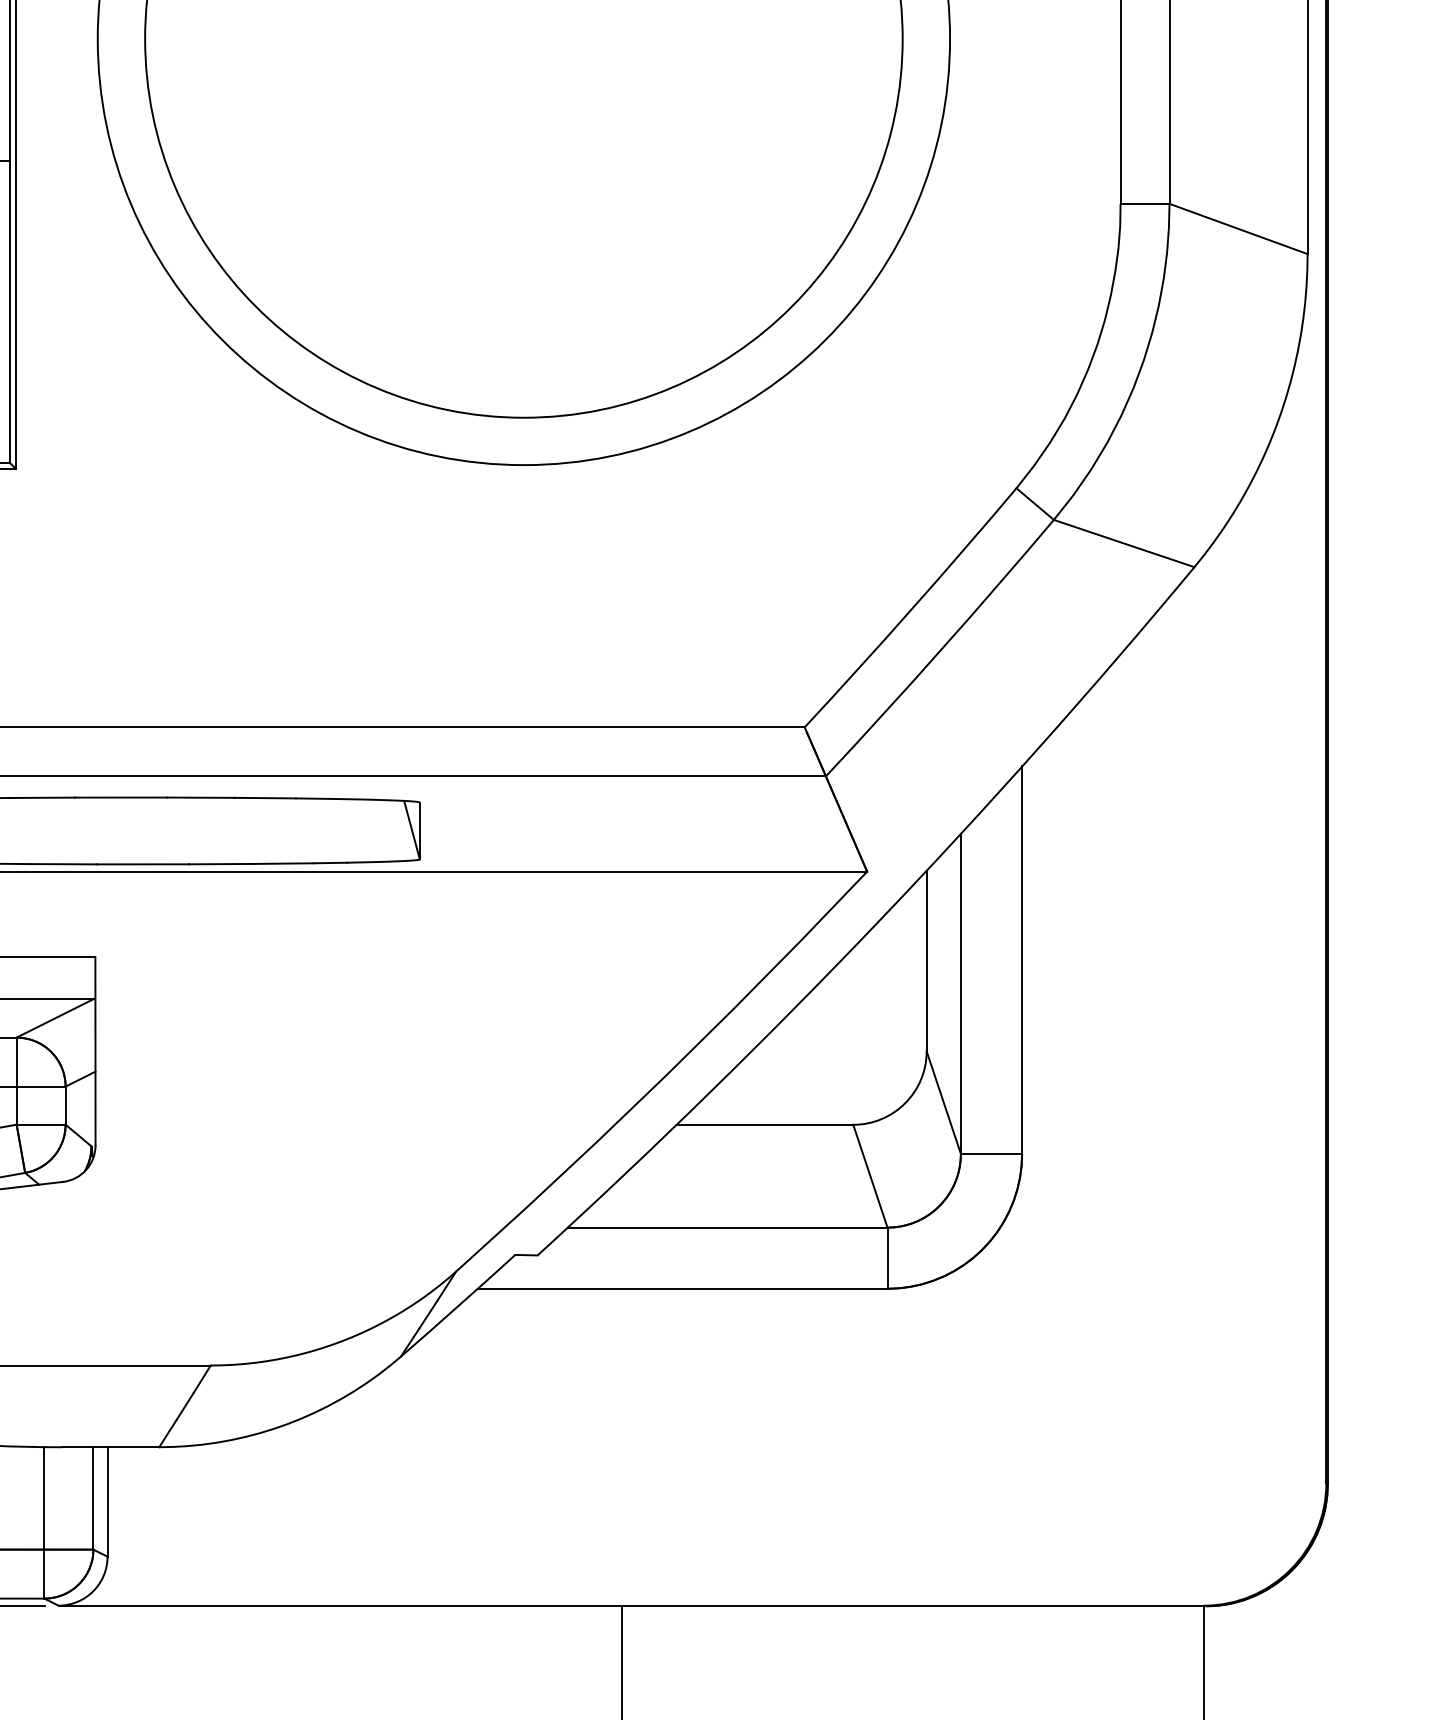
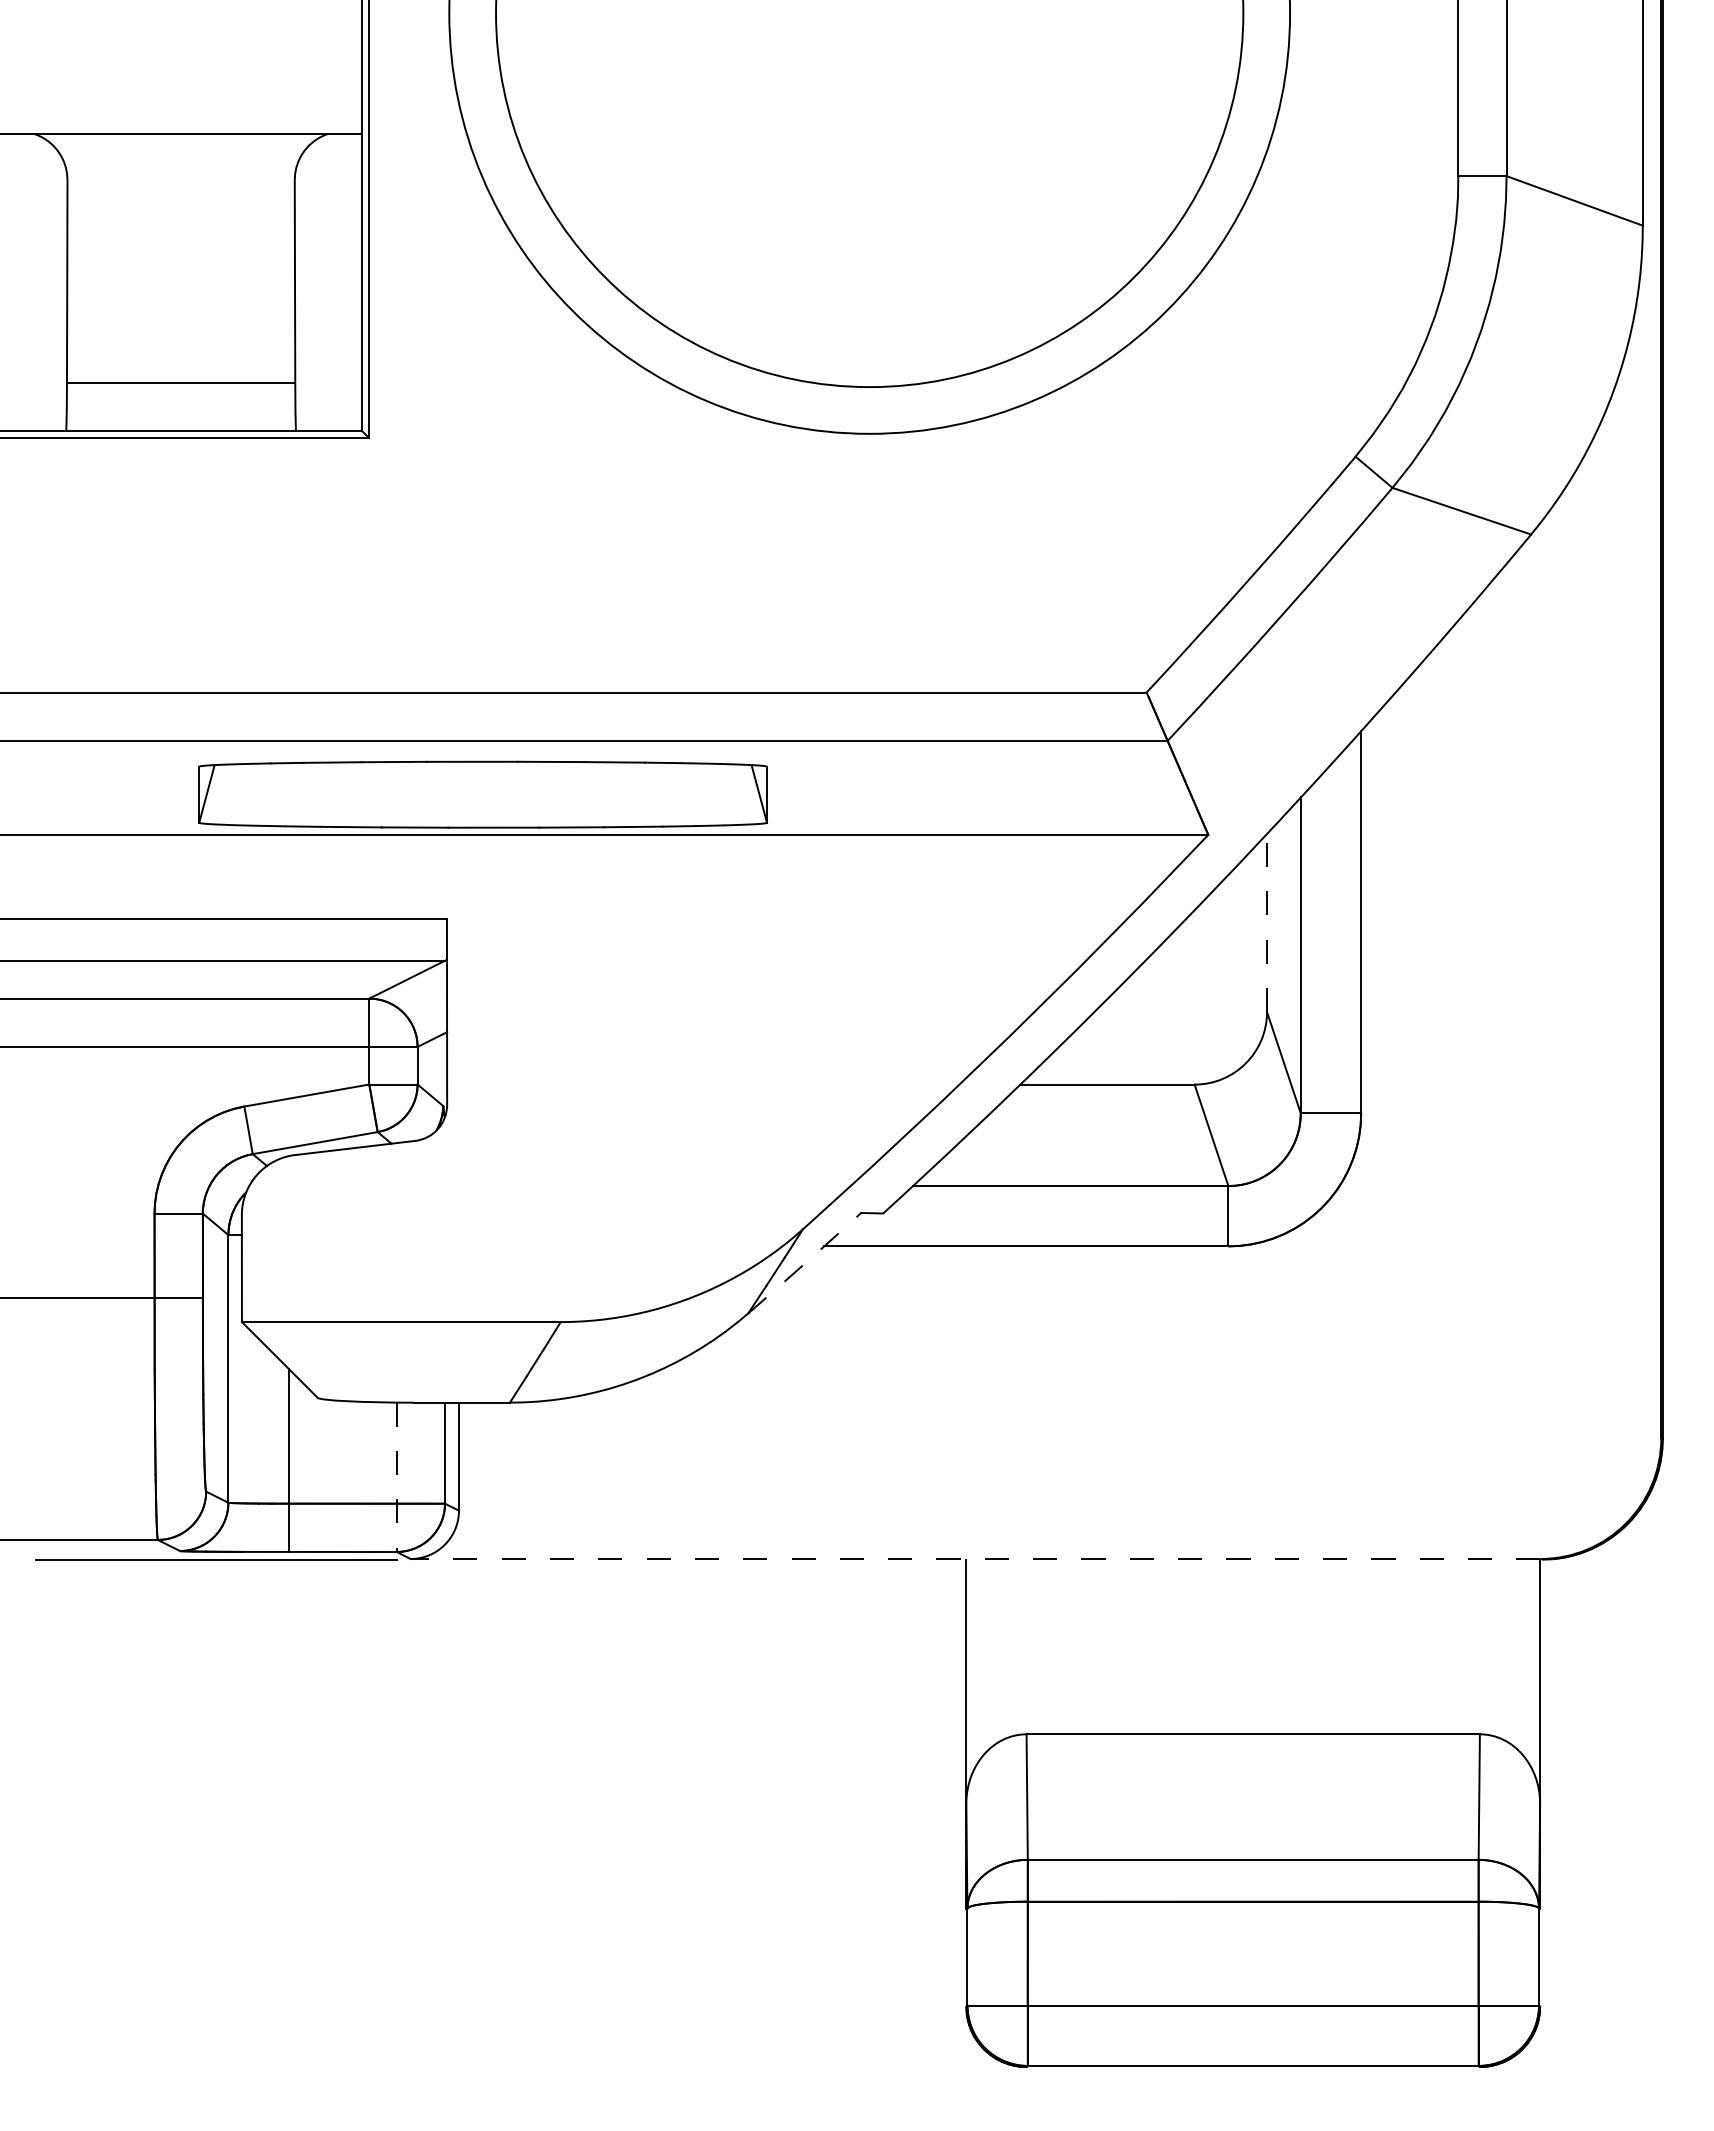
line: (927, 960) -> (1267, 922), solid -> dashed
arc: (457, 1306) -> (804, 1263), solid -> dashed
line: (44, 1523) -> (396, 1477), solid -> dashed
line: (631, 1605) -> (975, 1558), solid -> dashed

